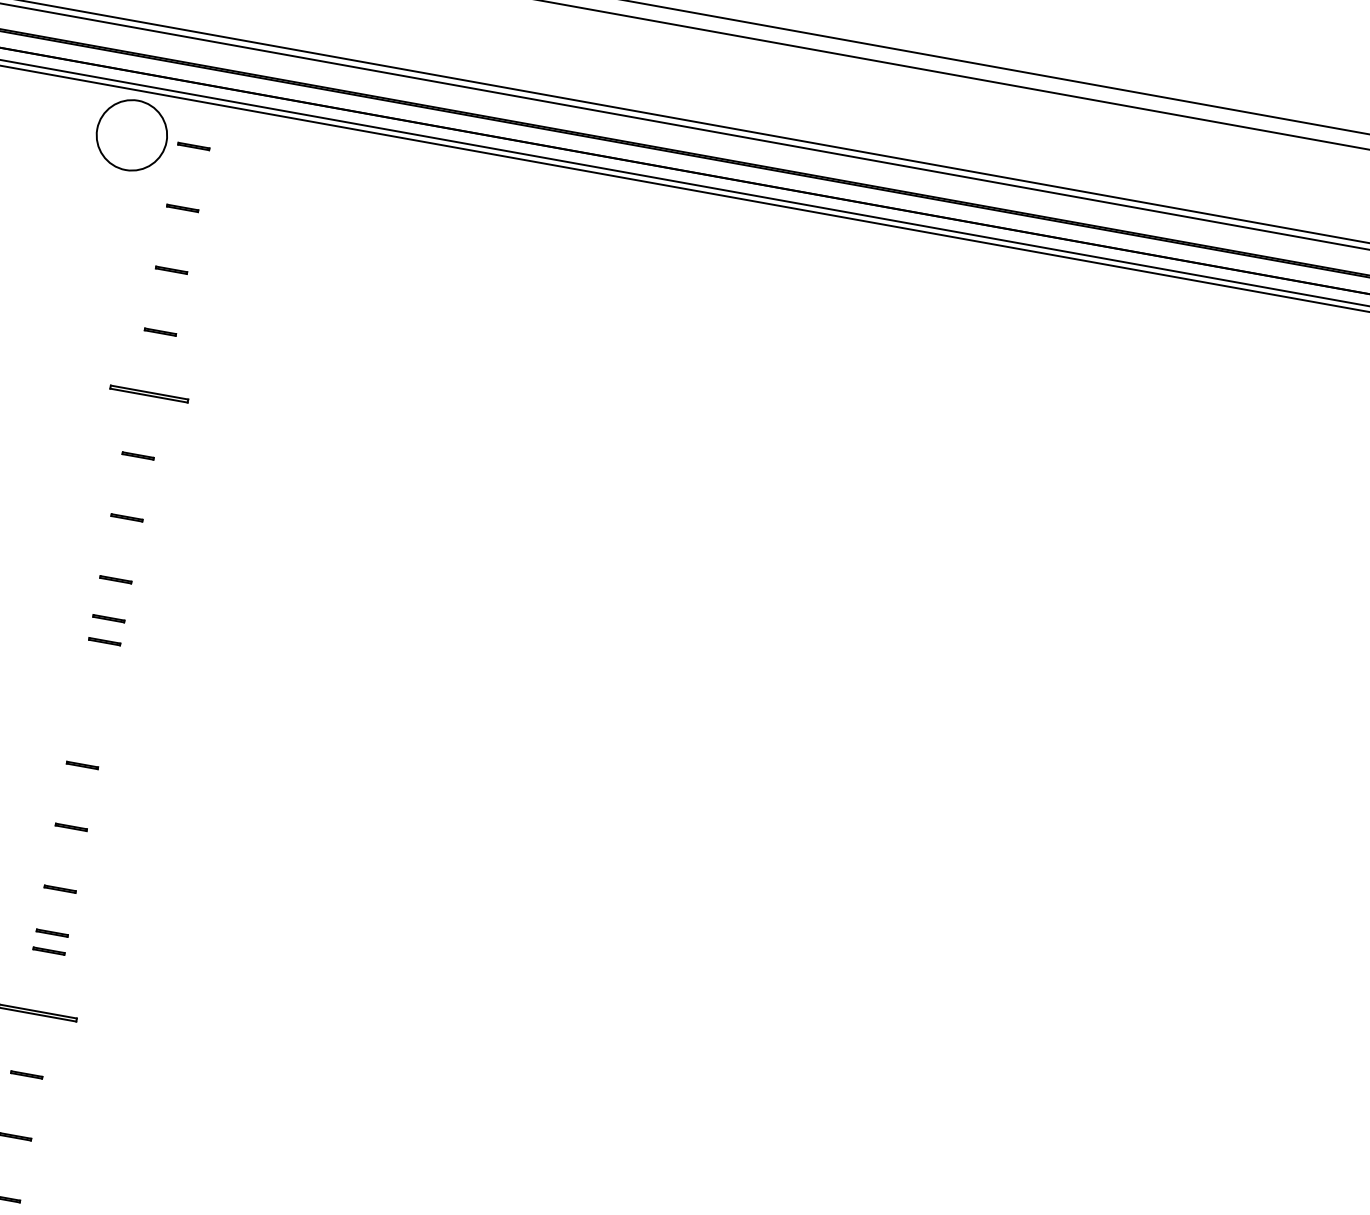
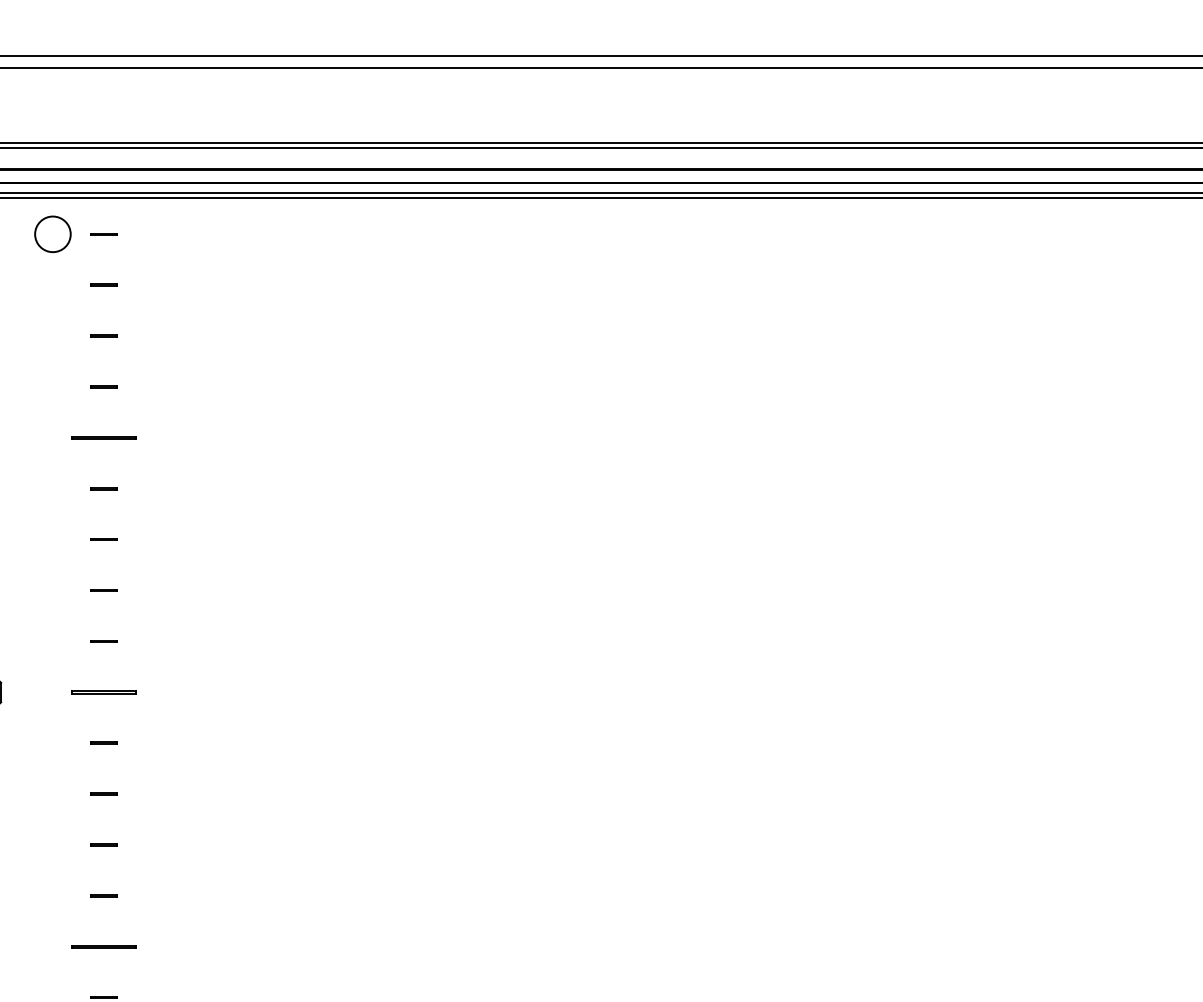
circle: (131, 135) -> (52, 234), size x0.62
line: (108, 618) -> (103, 622), removed
line: (93, 702) -> (103, 691), added
line: (52, 932) -> (103, 880), removed

